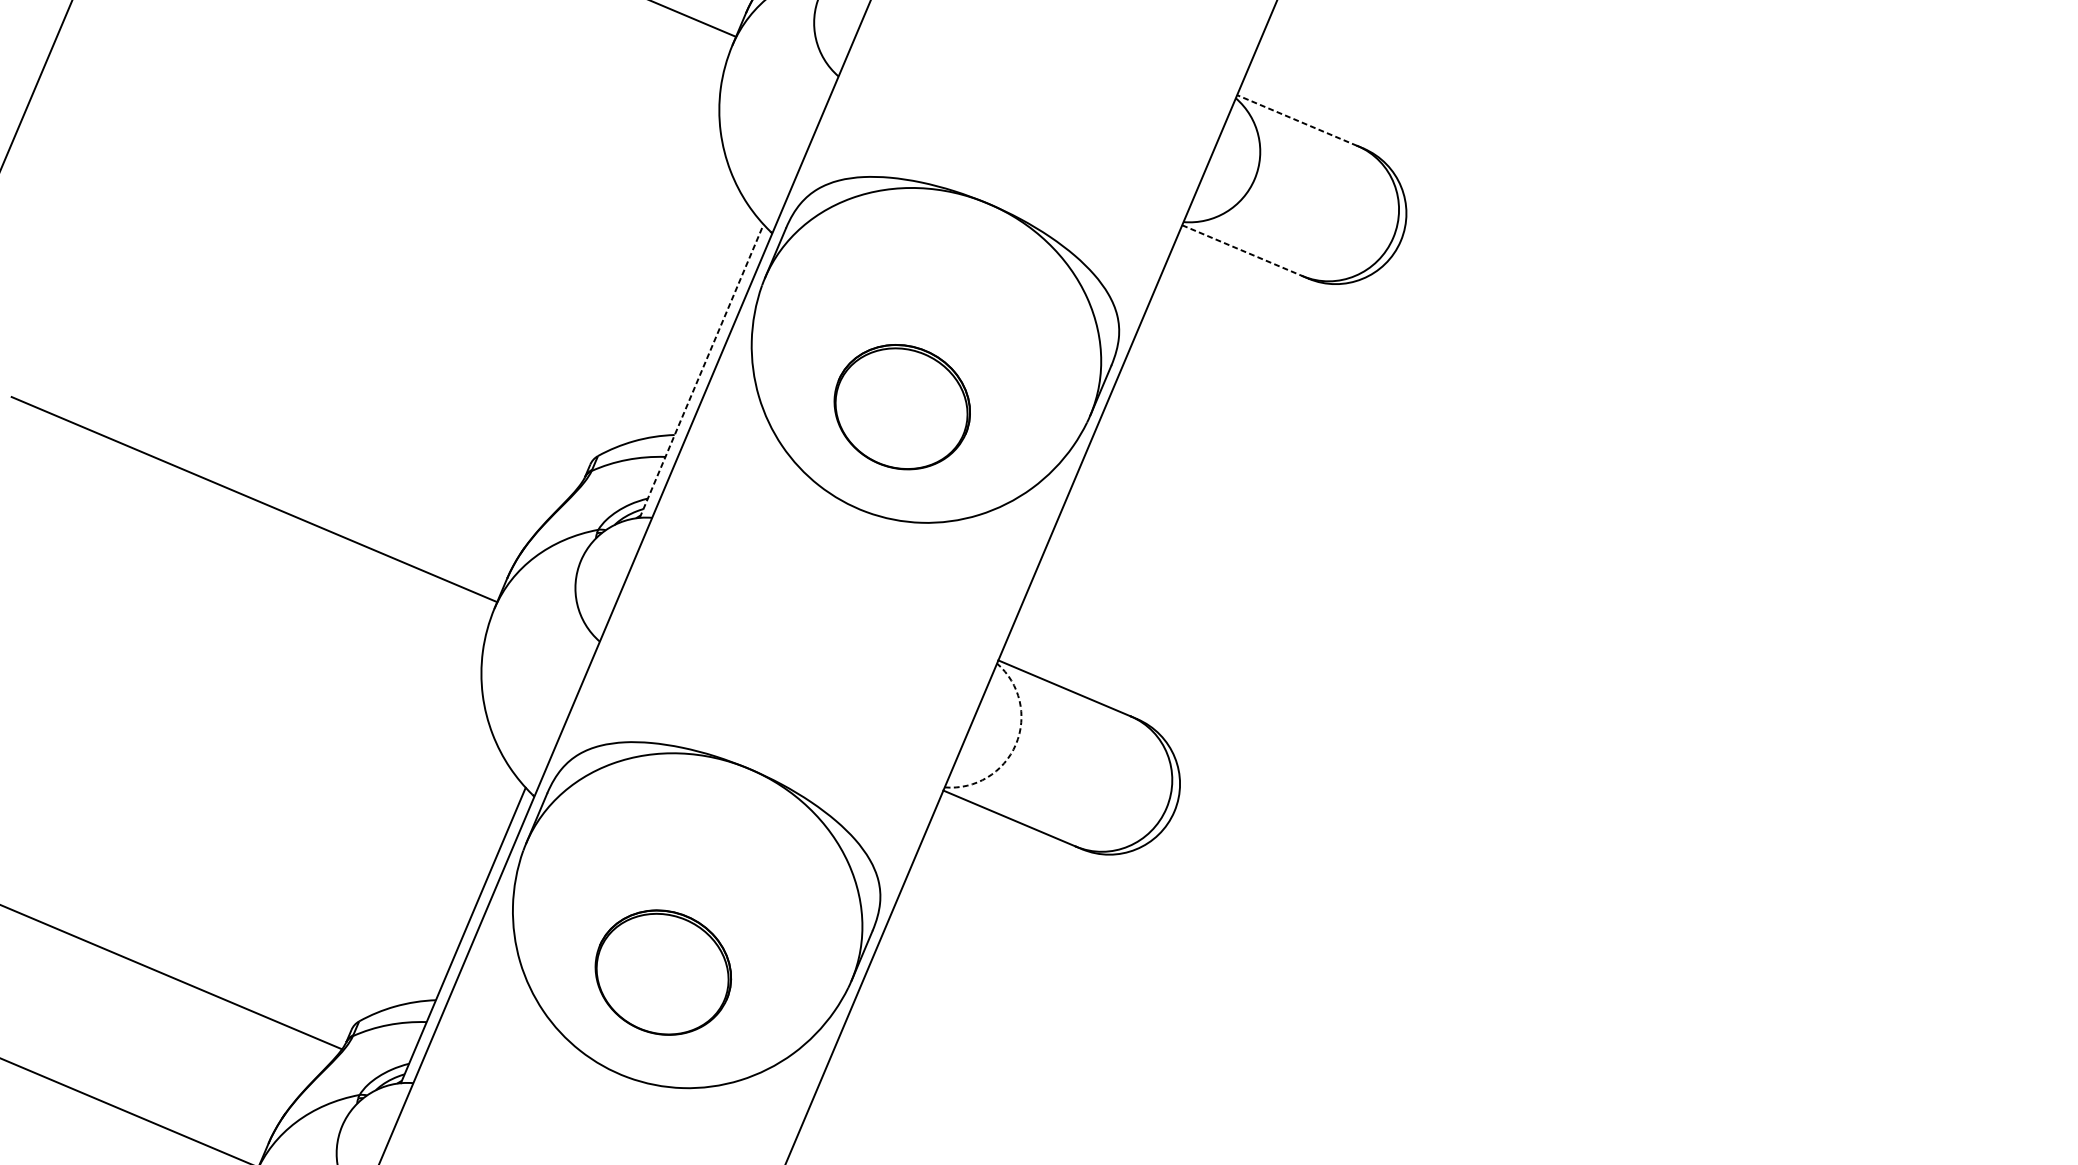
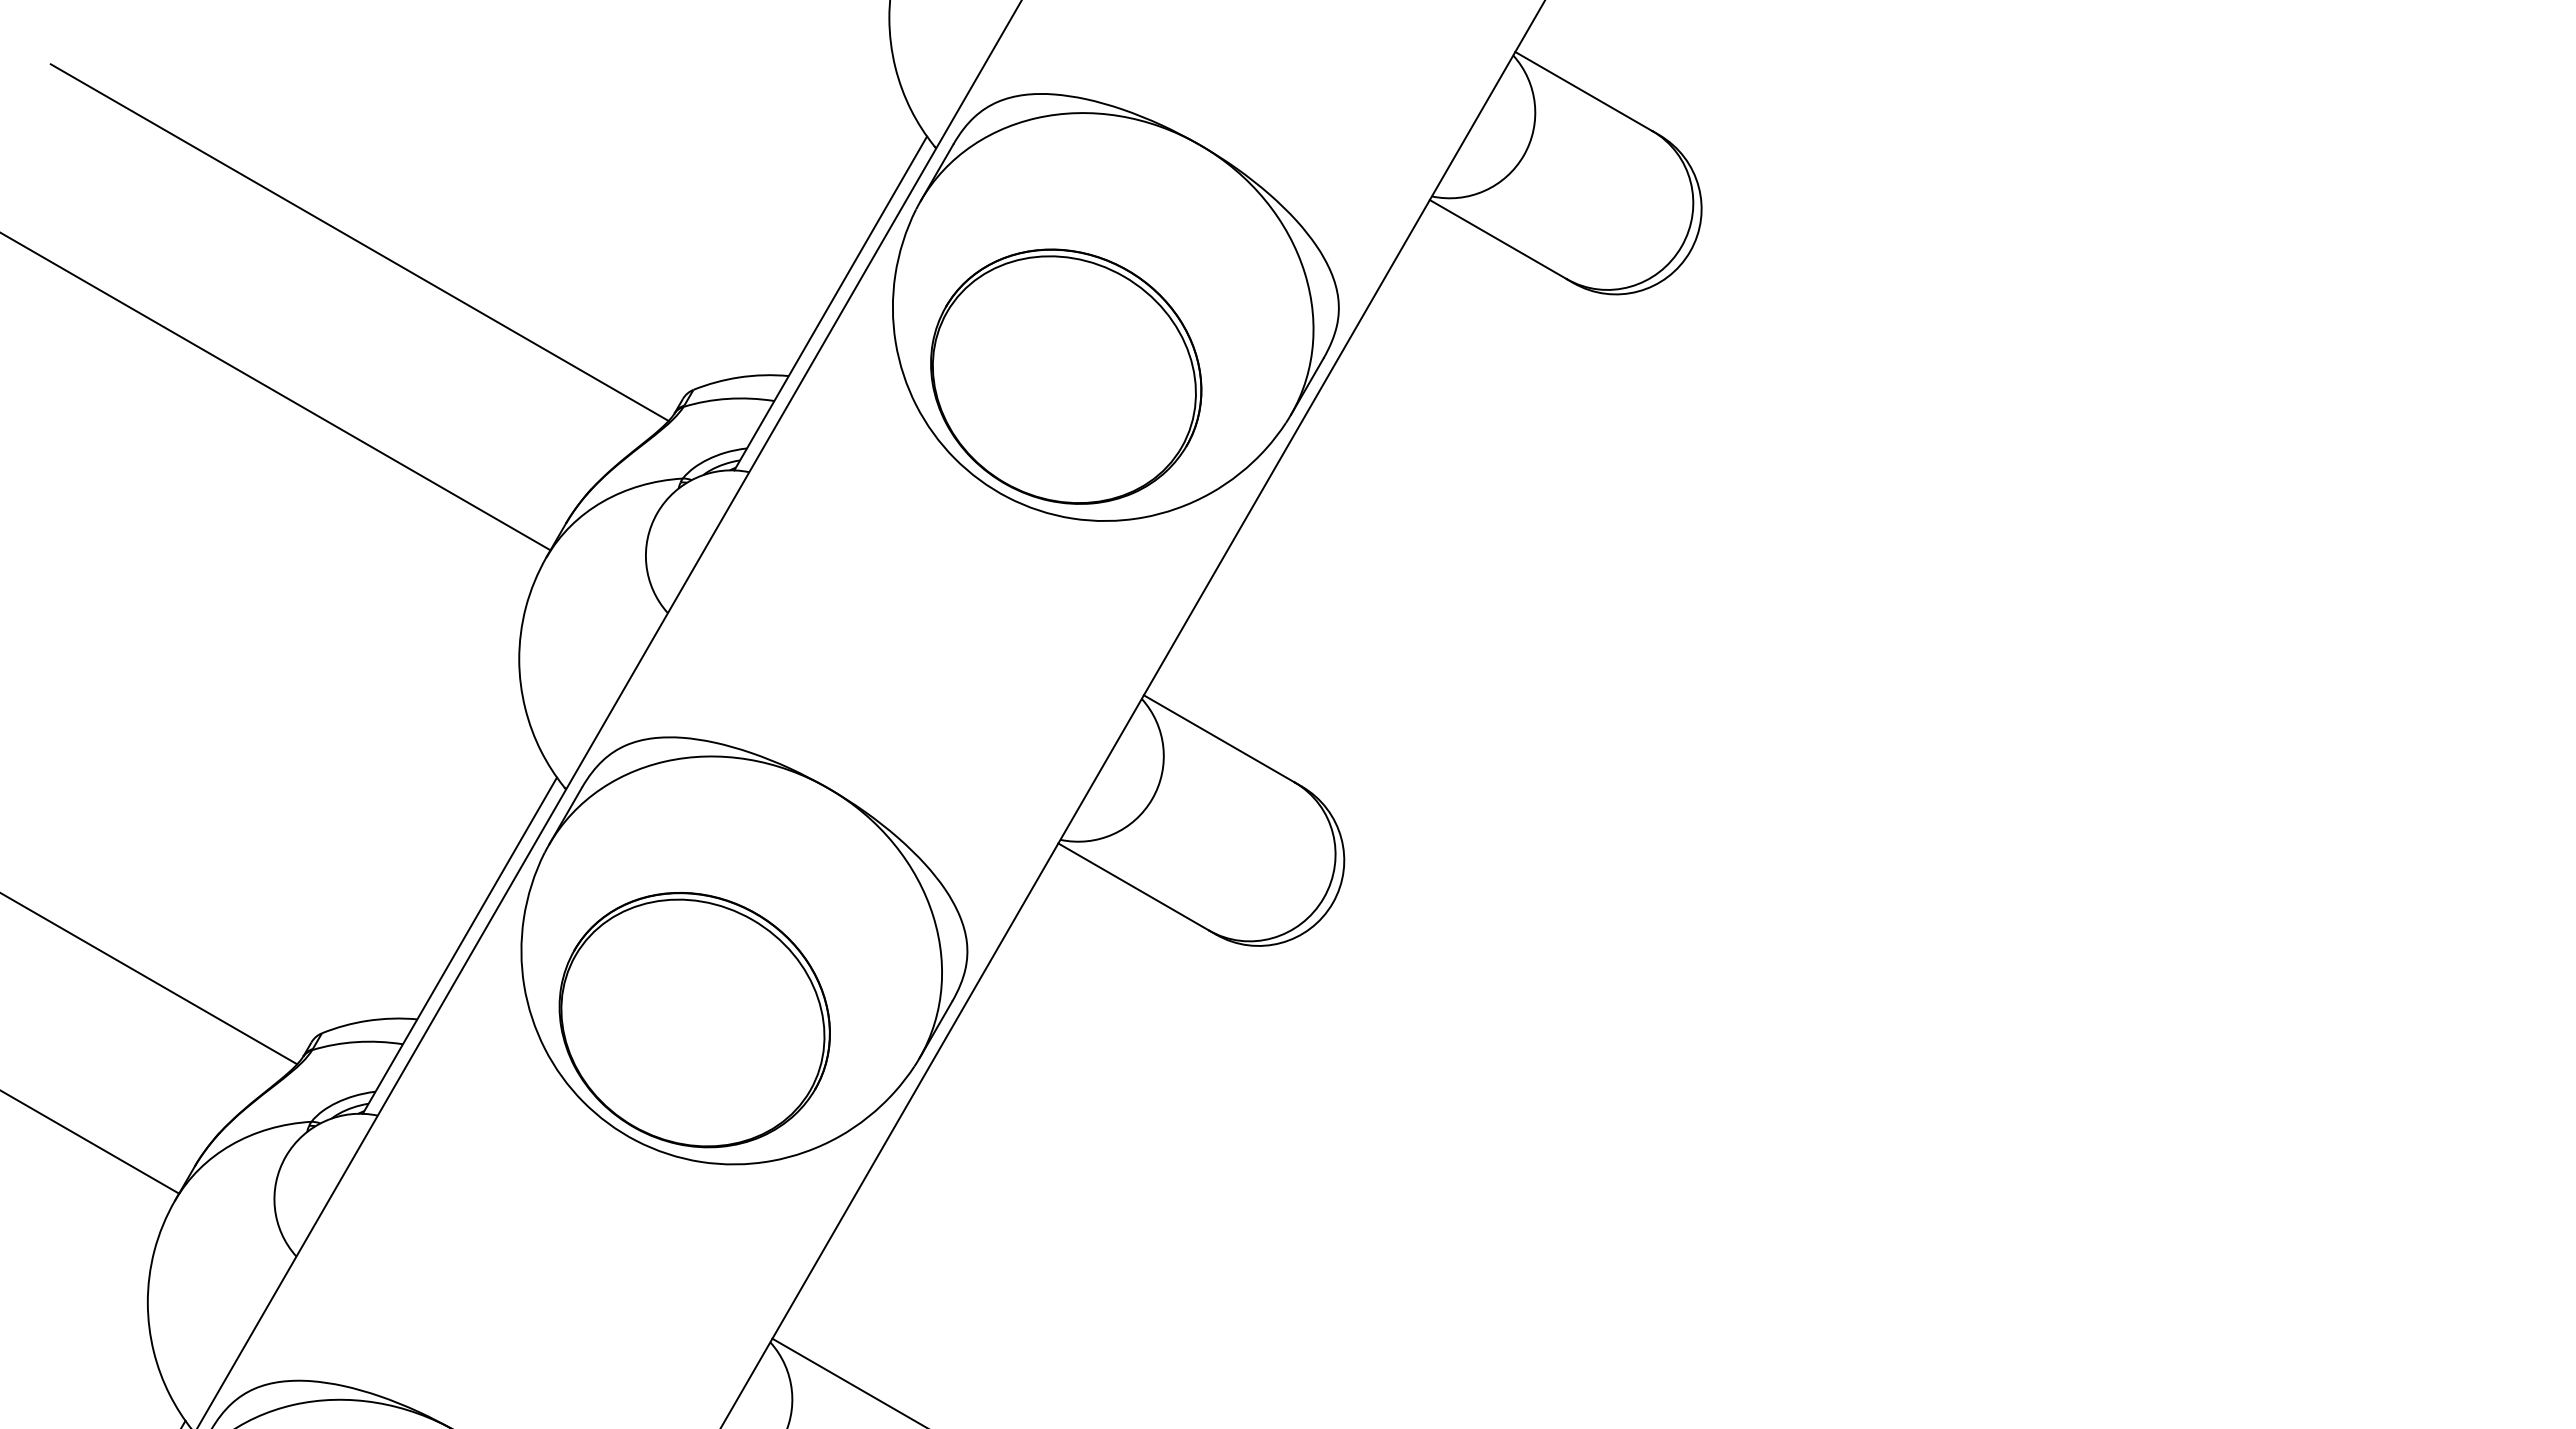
line: (1297, 120) -> (1583, 91), dashed -> solid
line: (1242, 250) -> (1498, 239), dashed -> solid
line: (309, 369) -> (359, 242), added
line: (701, 371) -> (830, 303), dashed -> solid
part: (902, 406) -> (1066, 376), size x1.67
arc: (1015, 744) -> (1152, 798), dashed -> solid
part: (663, 972) -> (694, 1020), size x1.67

